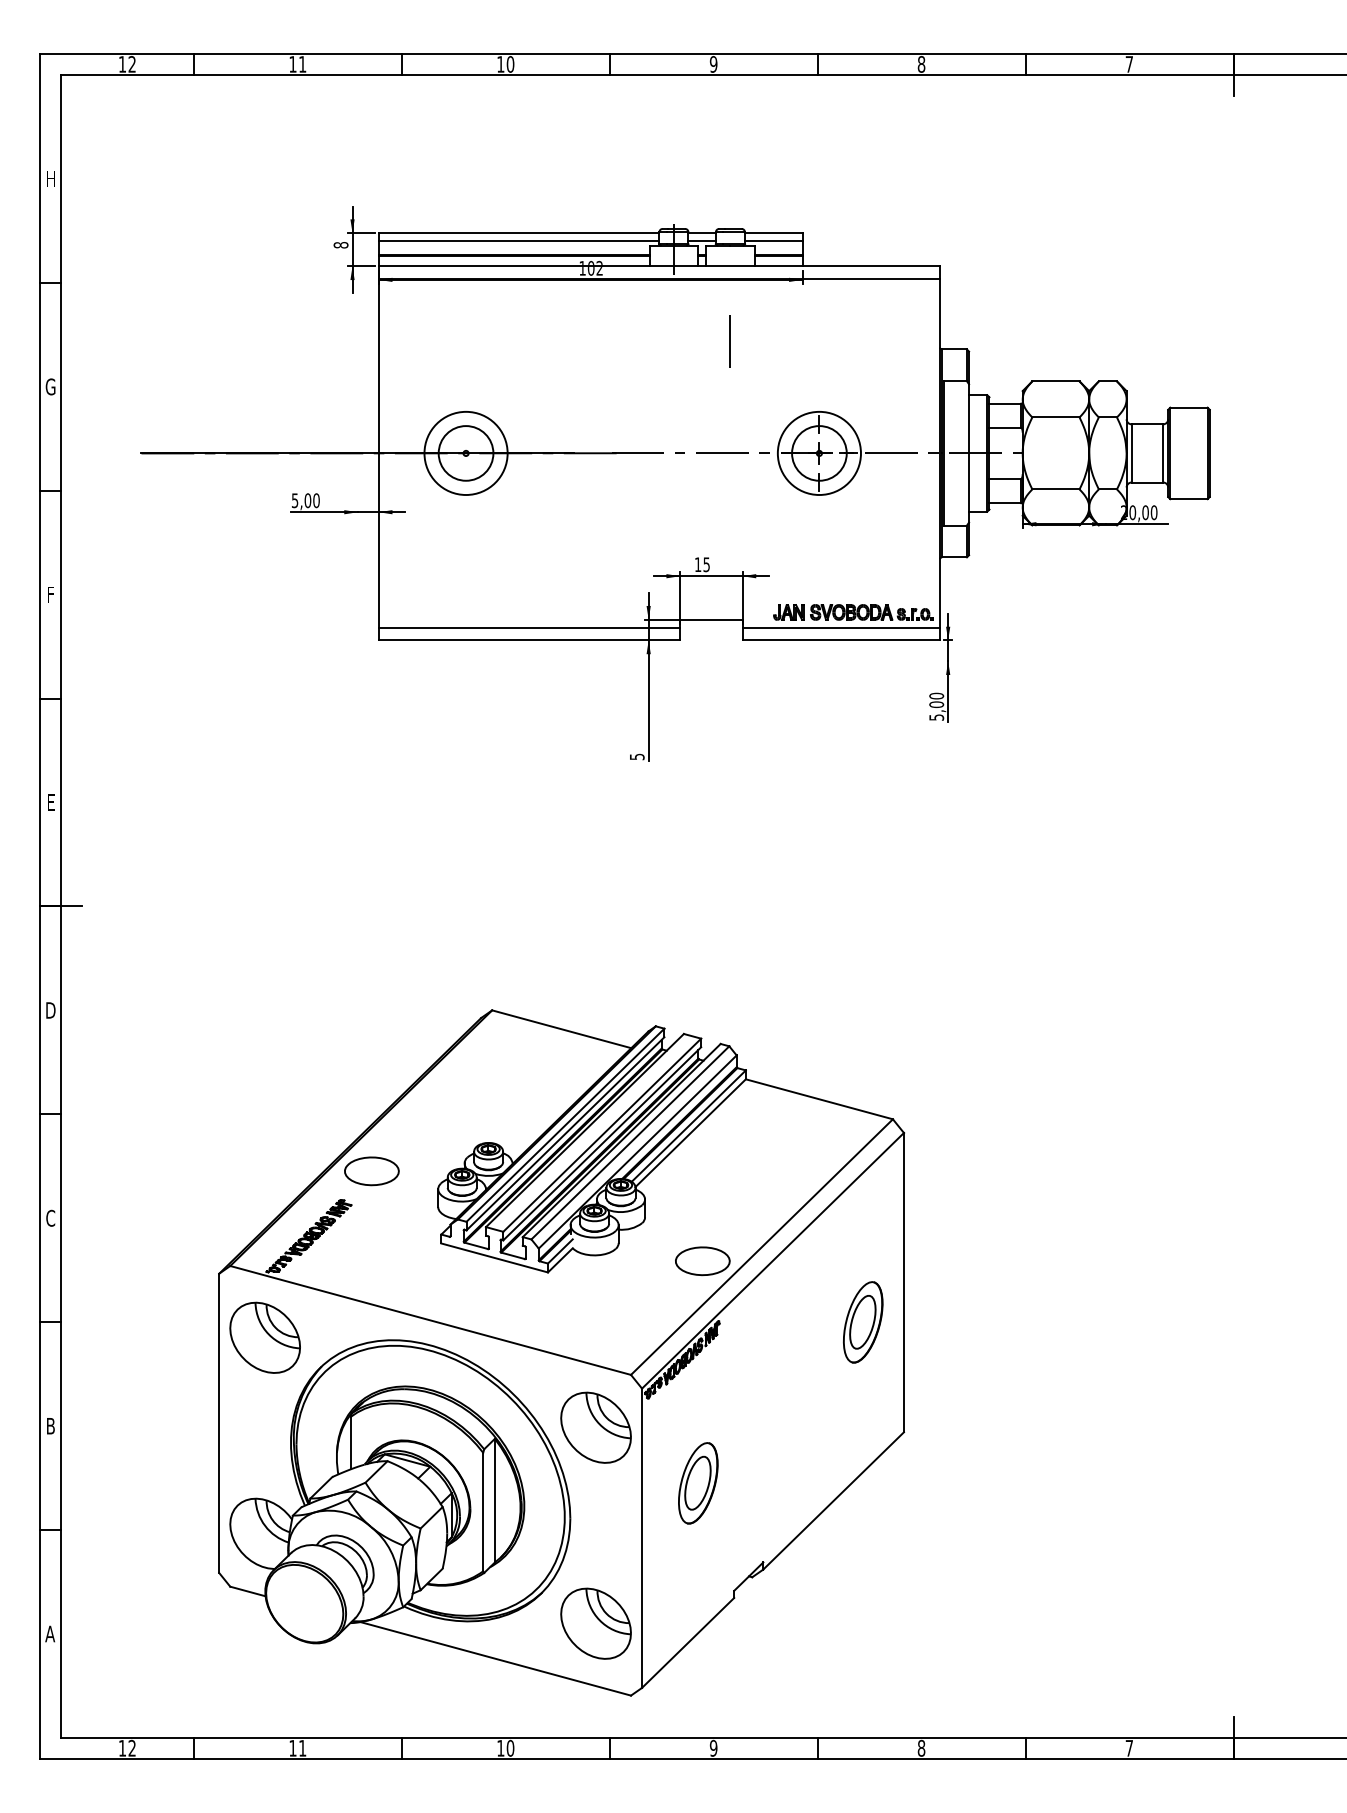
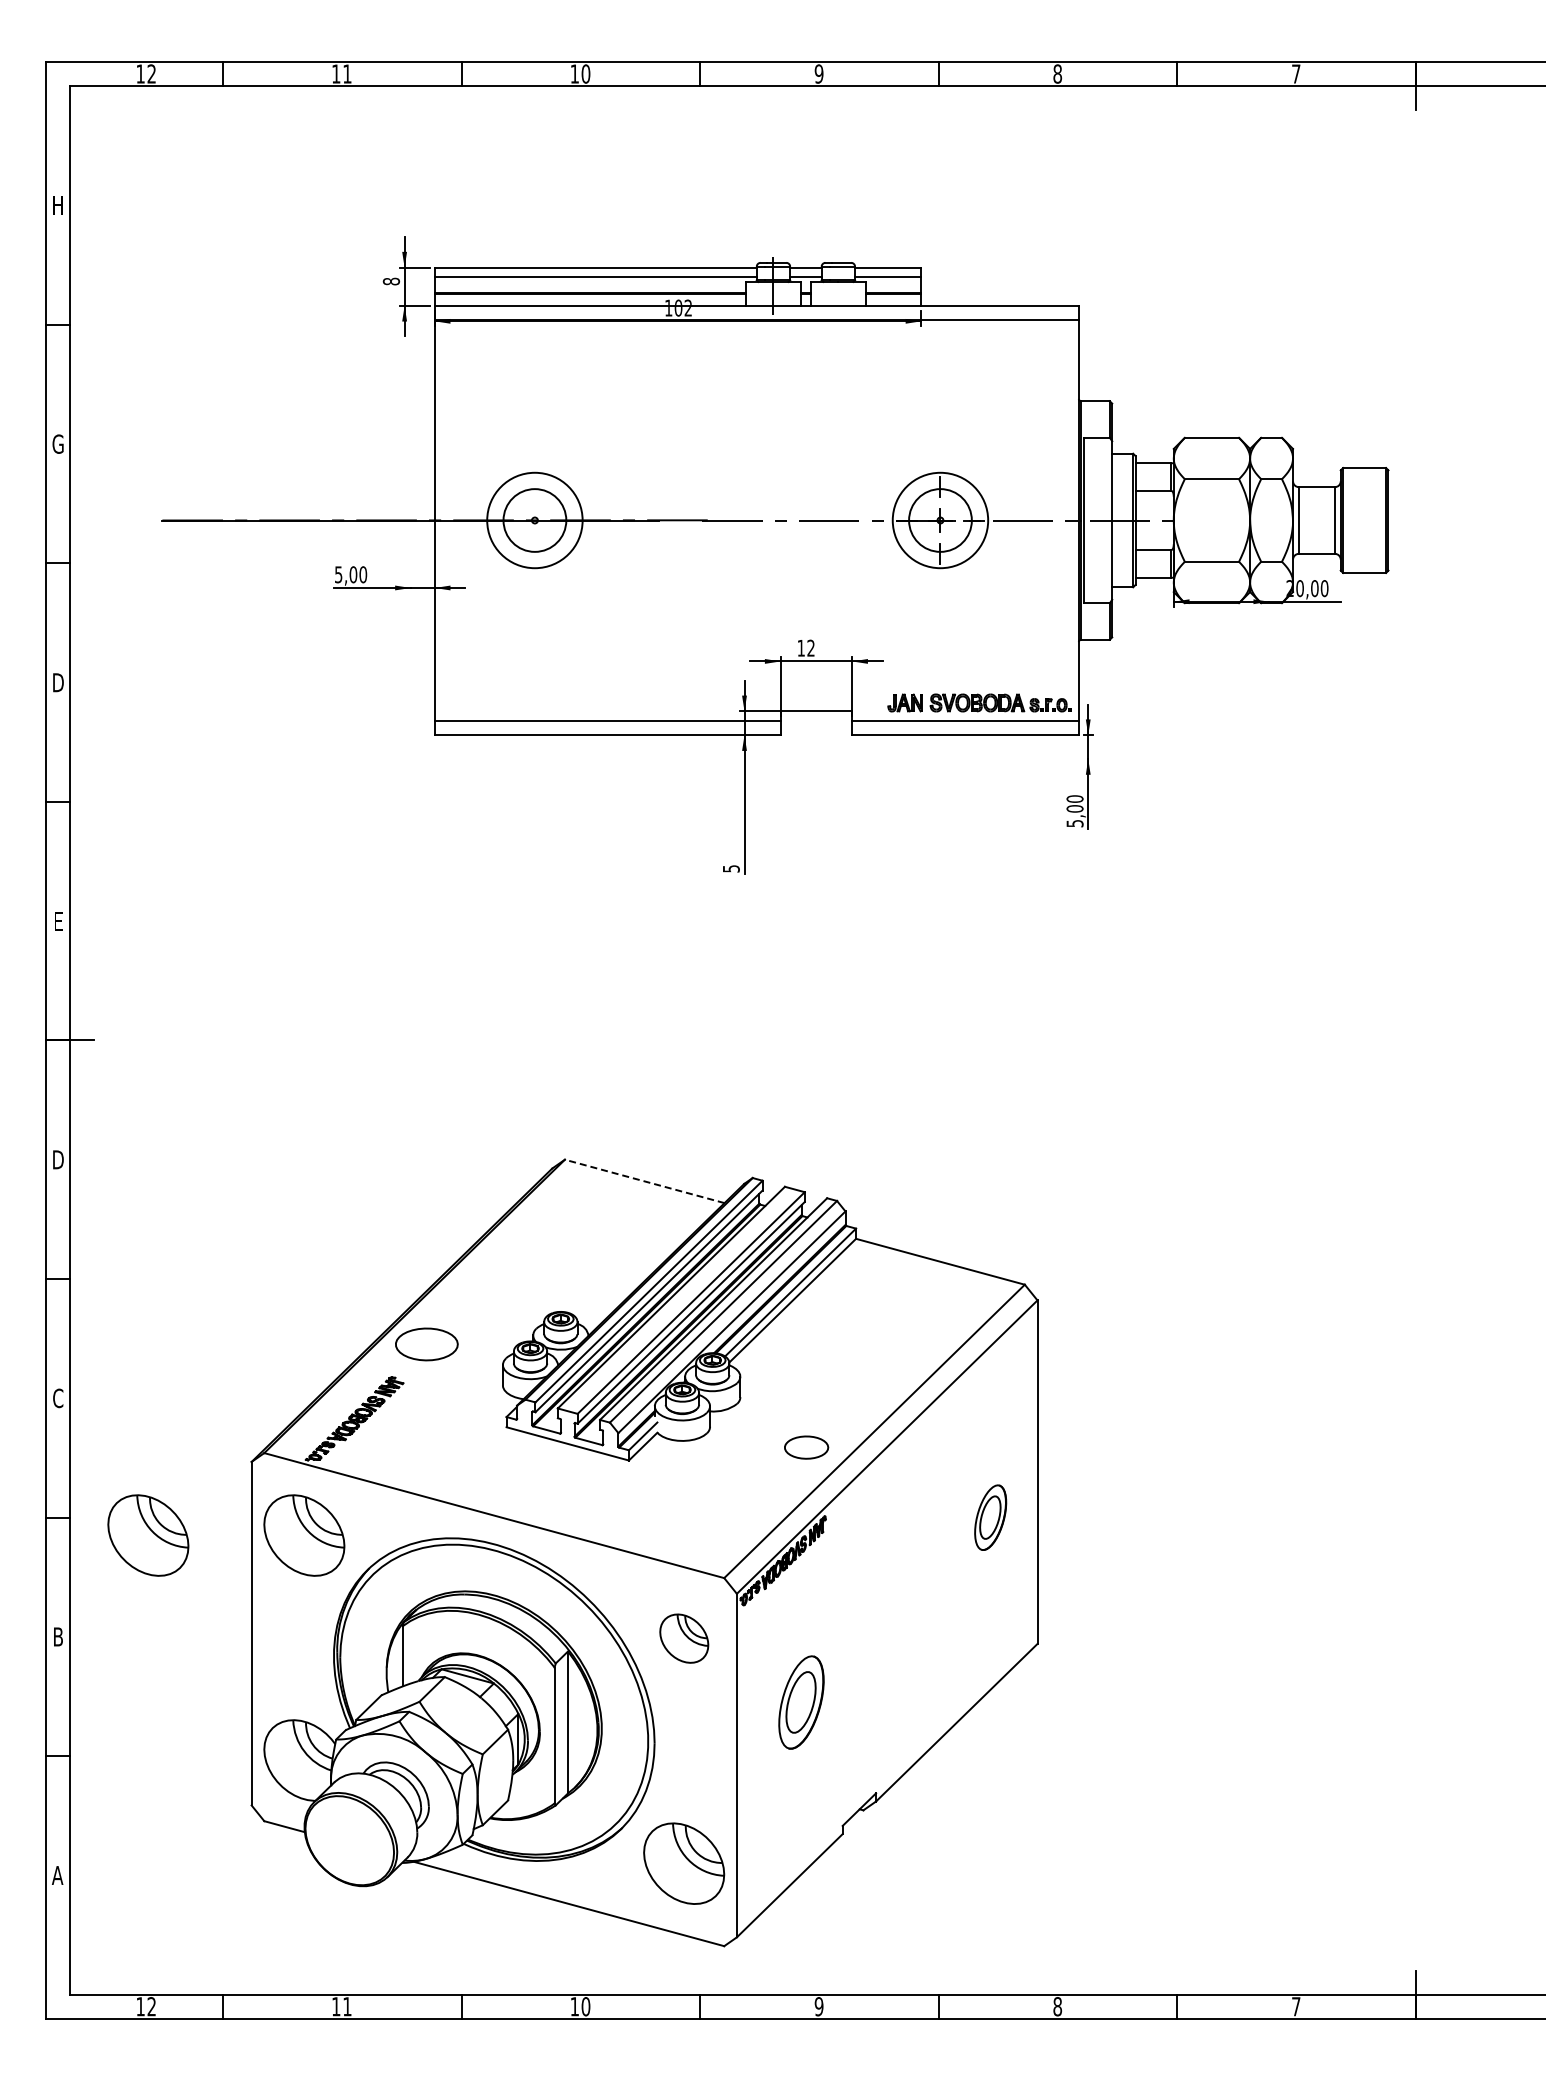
line: (730, 341) -> (838, 392), removed
text: (706, 564) -> (810, 647), 15 -> 12
text: (50, 594) -> (58, 682), F -> D
line: (561, 1029) -> (644, 1181), solid -> dashed
part: (702, 1261) -> (806, 1447), size x0.7
part: (863, 1322) -> (990, 1517), size x0.7
part: (129, 1337) -> (148, 1535), added
part: (596, 1427) -> (684, 1638), size x0.6

